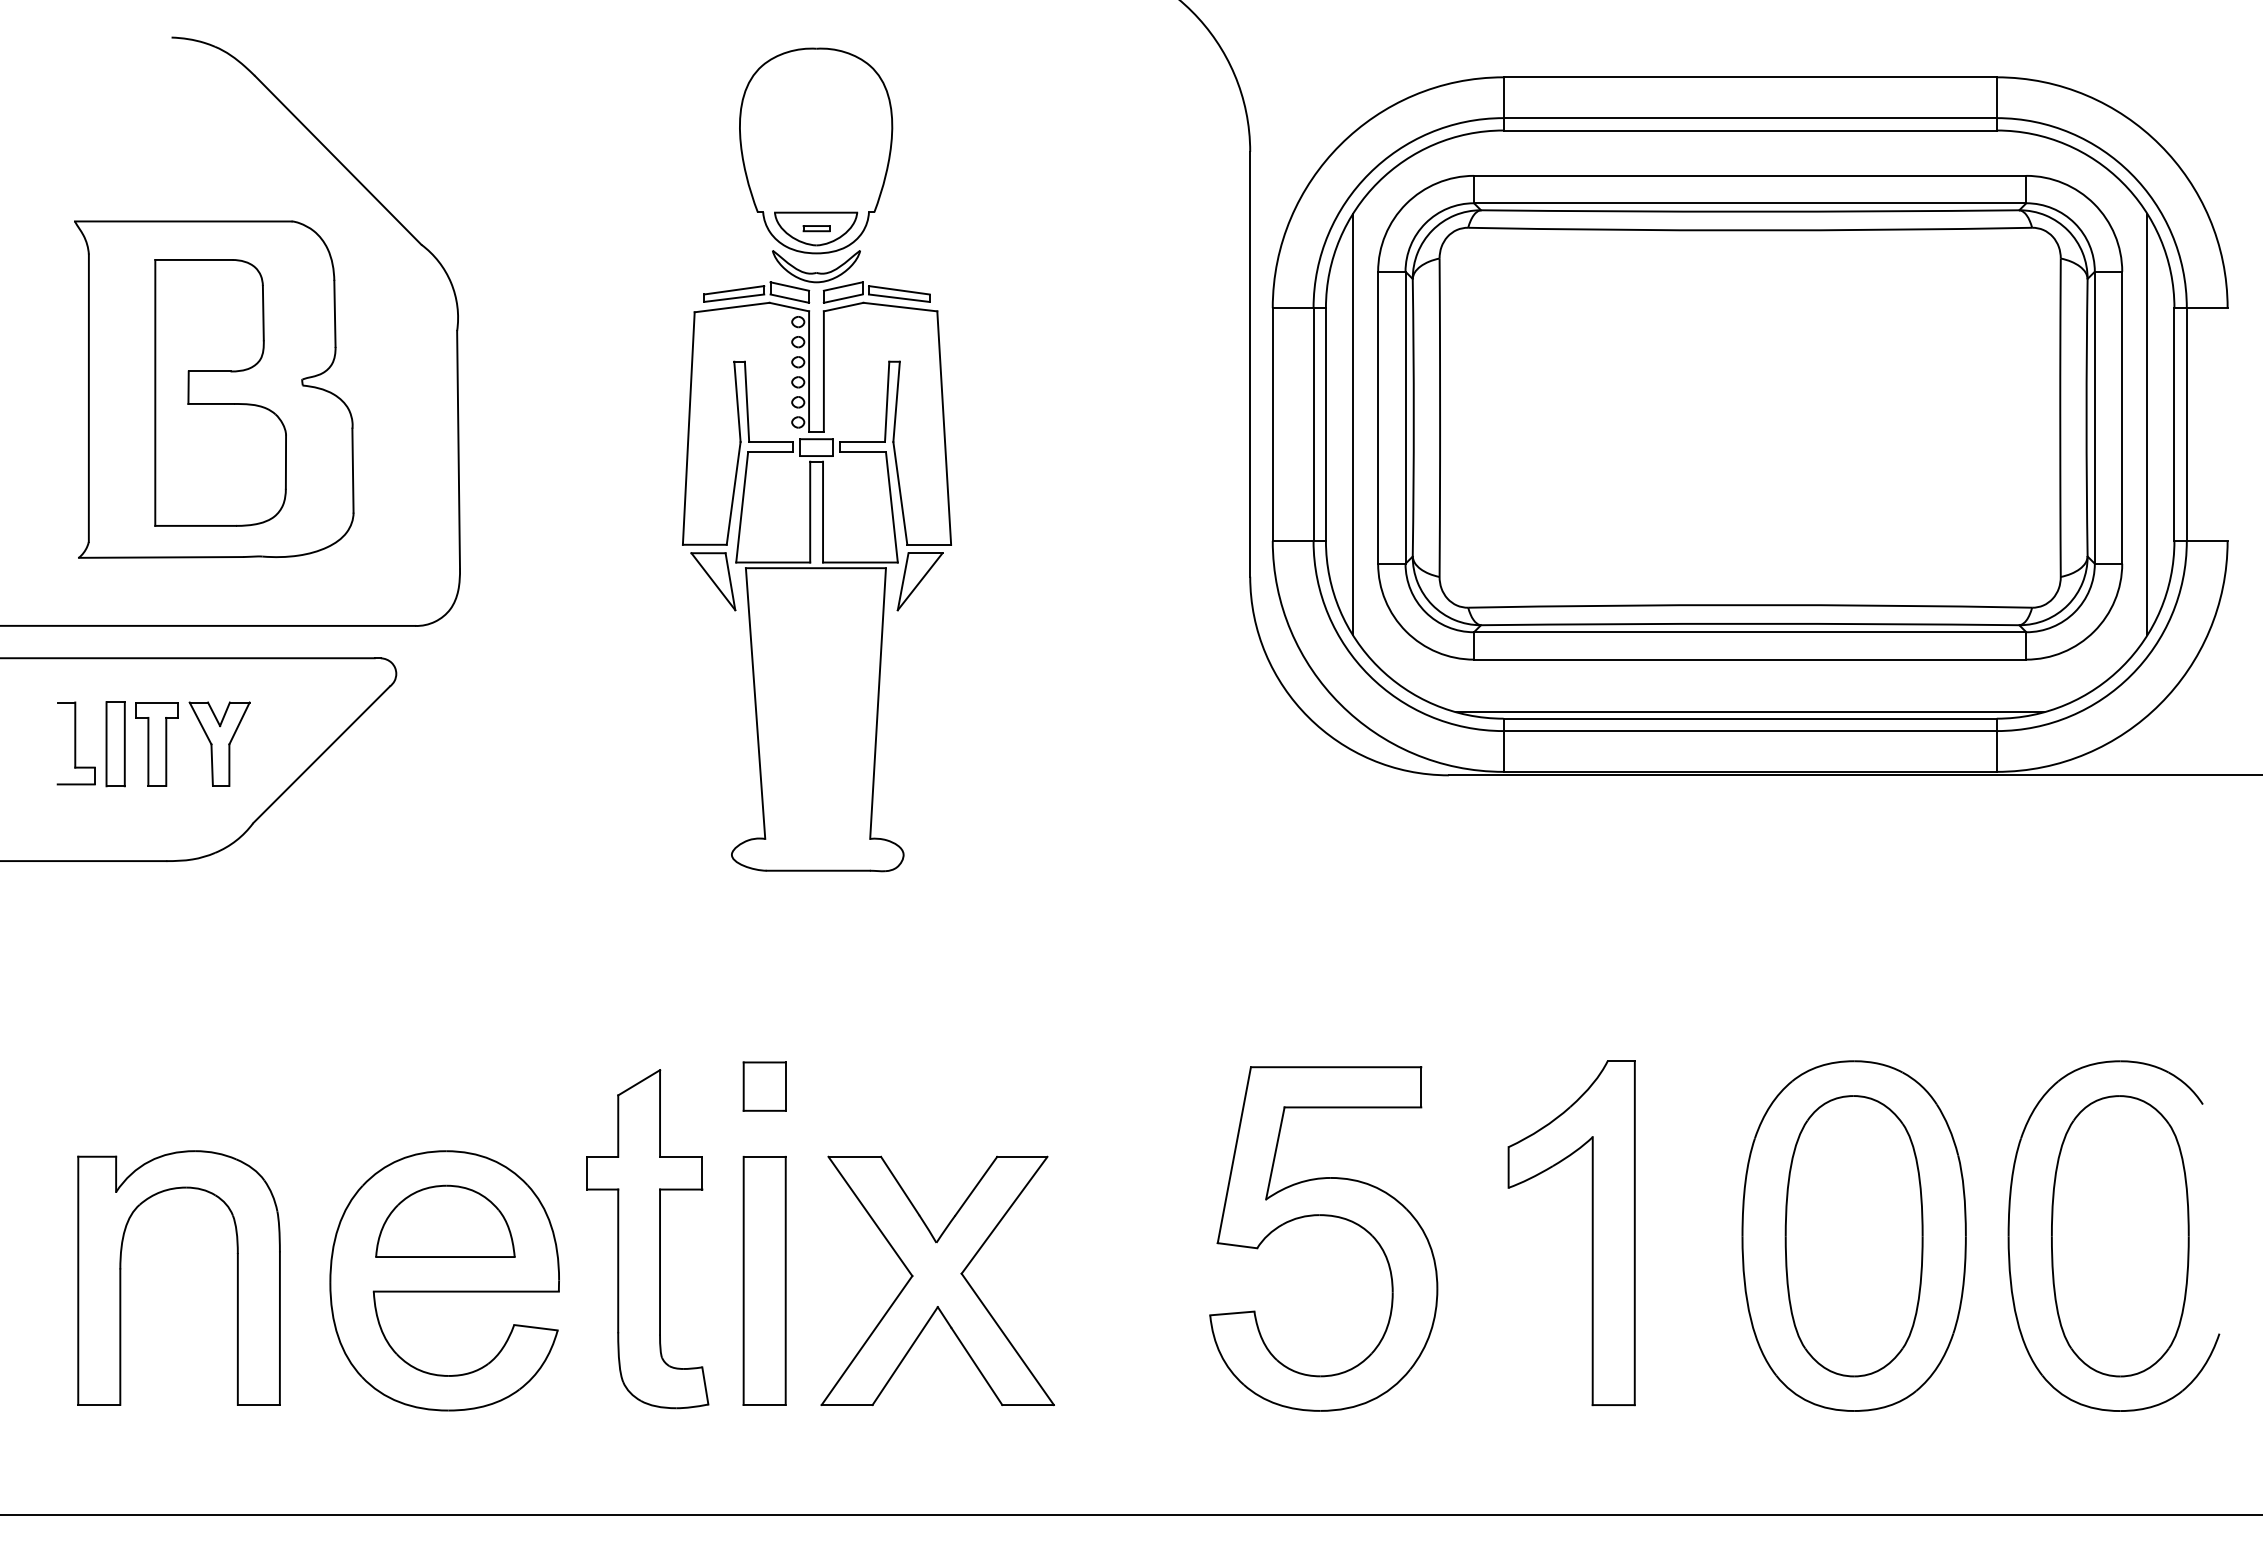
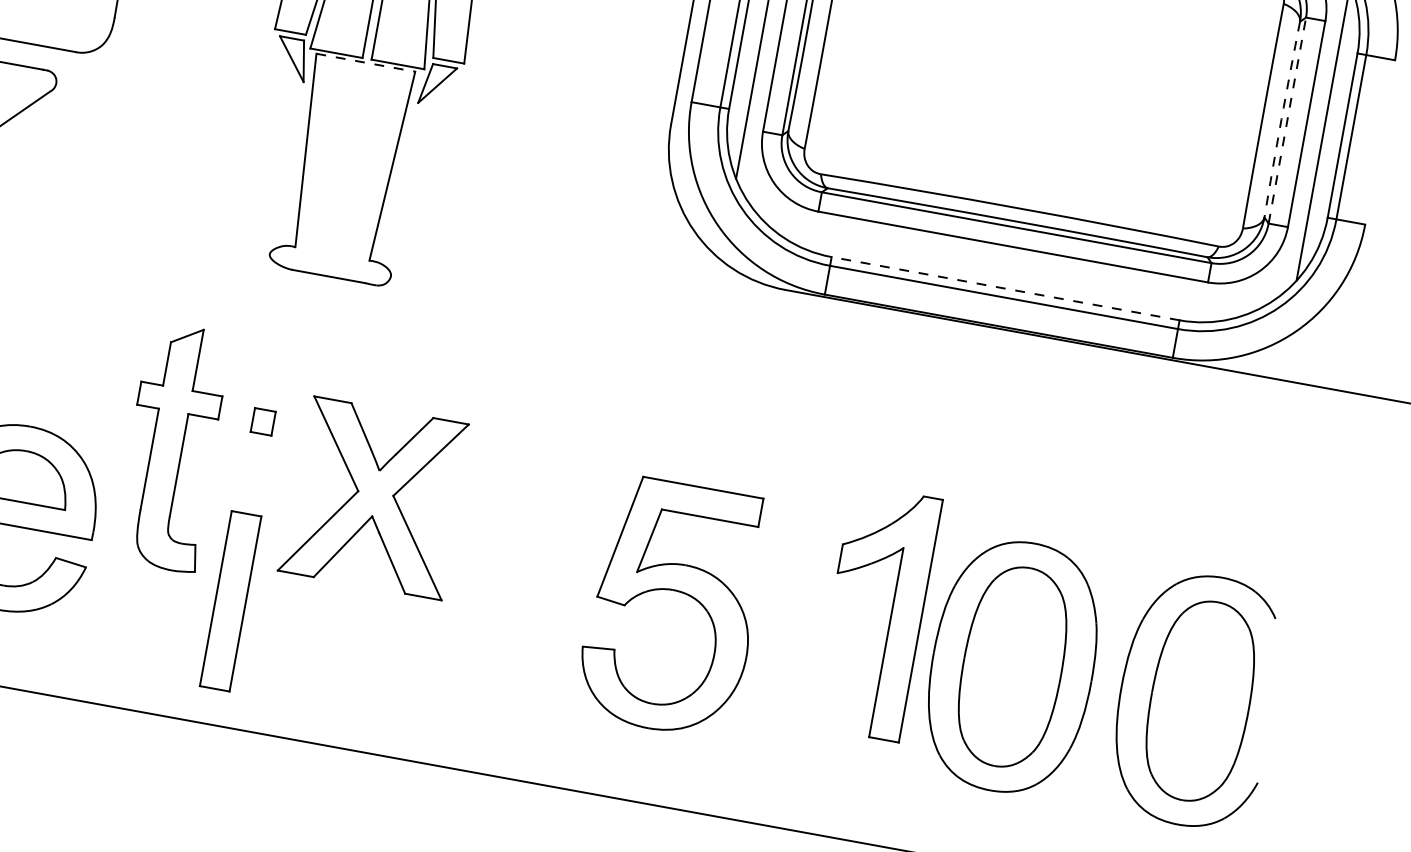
arc: (2086, 417) -> (1281, 119), solid -> dashed
line: (2094, 417) -> (1287, 120), solid -> dashed
line: (816, 568) -> (366, 63), solid -> dashed
line: (1750, 712) -> (1006, 284), removed
line: (1750, 718) -> (1005, 288), solid -> dashed
part: (764, 1086) -> (263, 421), size x0.7
part: (1323, 1216) -> (675, 591), moved
part: (1591, 1233) -> (890, 615), moved
part: (647, 1239) -> (173, 447), moved
part: (764, 1280) -> (230, 600), moved
part: (937, 1280) -> (375, 497), moved

